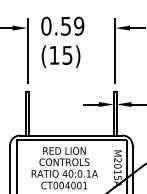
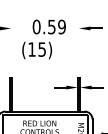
text: (62, 25) -> (49, 26), moved
line: (27, 50) -> (11, 45), removed
line: (115, 50) -> (79, 45), removed

